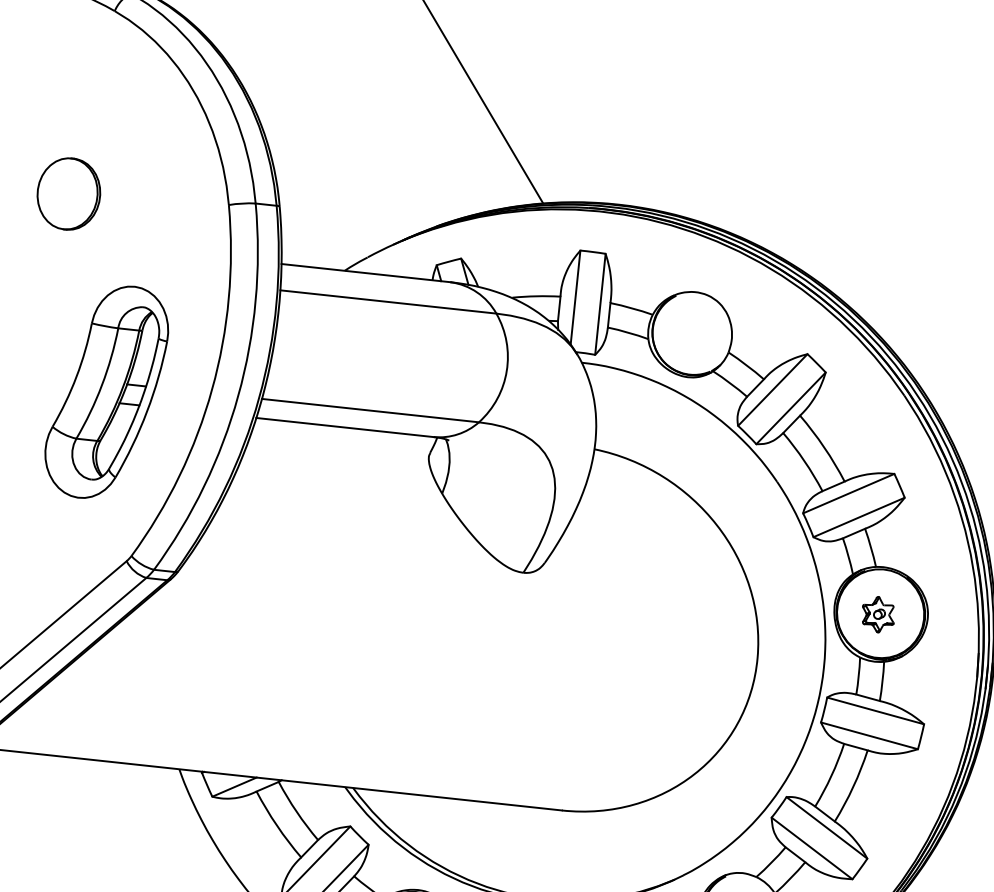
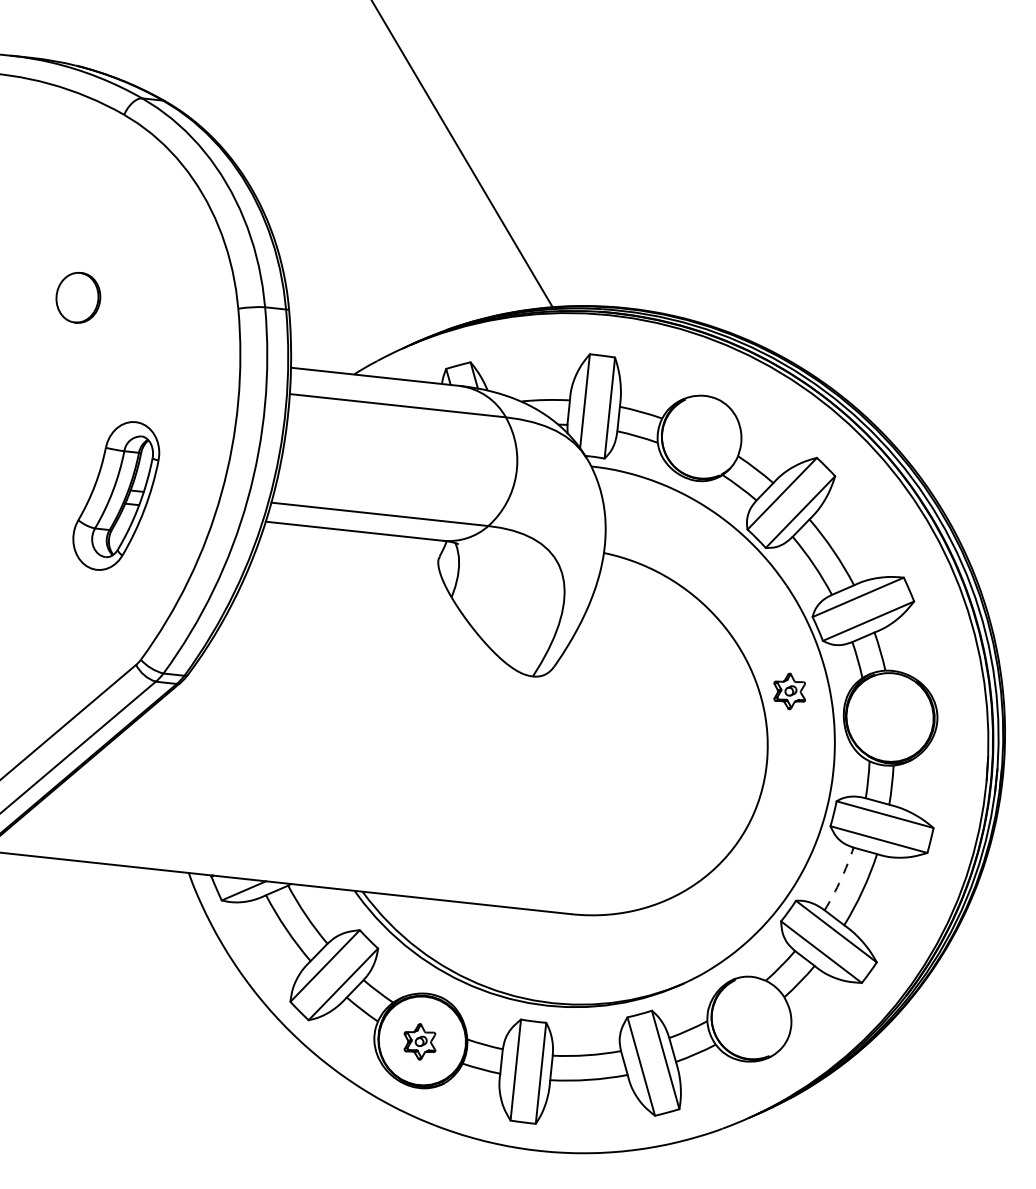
part: (69, 193) -> (78, 297), size x0.7
part: (107, 391) -> (116, 495), size x0.7
part: (878, 614) -> (789, 691), moved
arc: (831, 775) -> (840, 879), solid -> dashed

